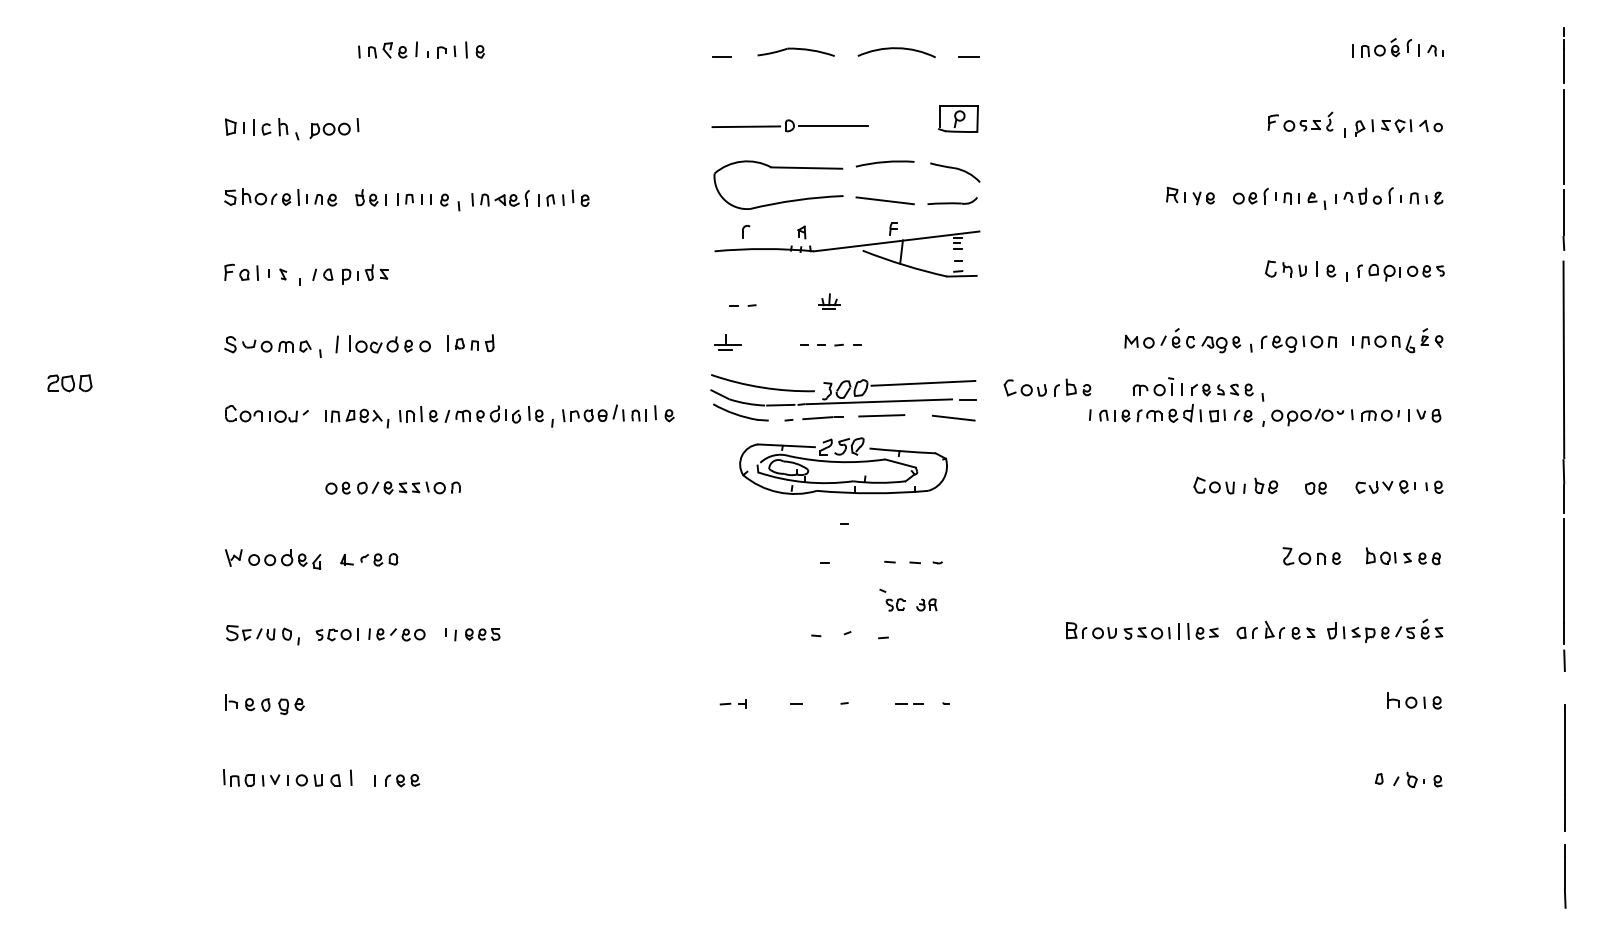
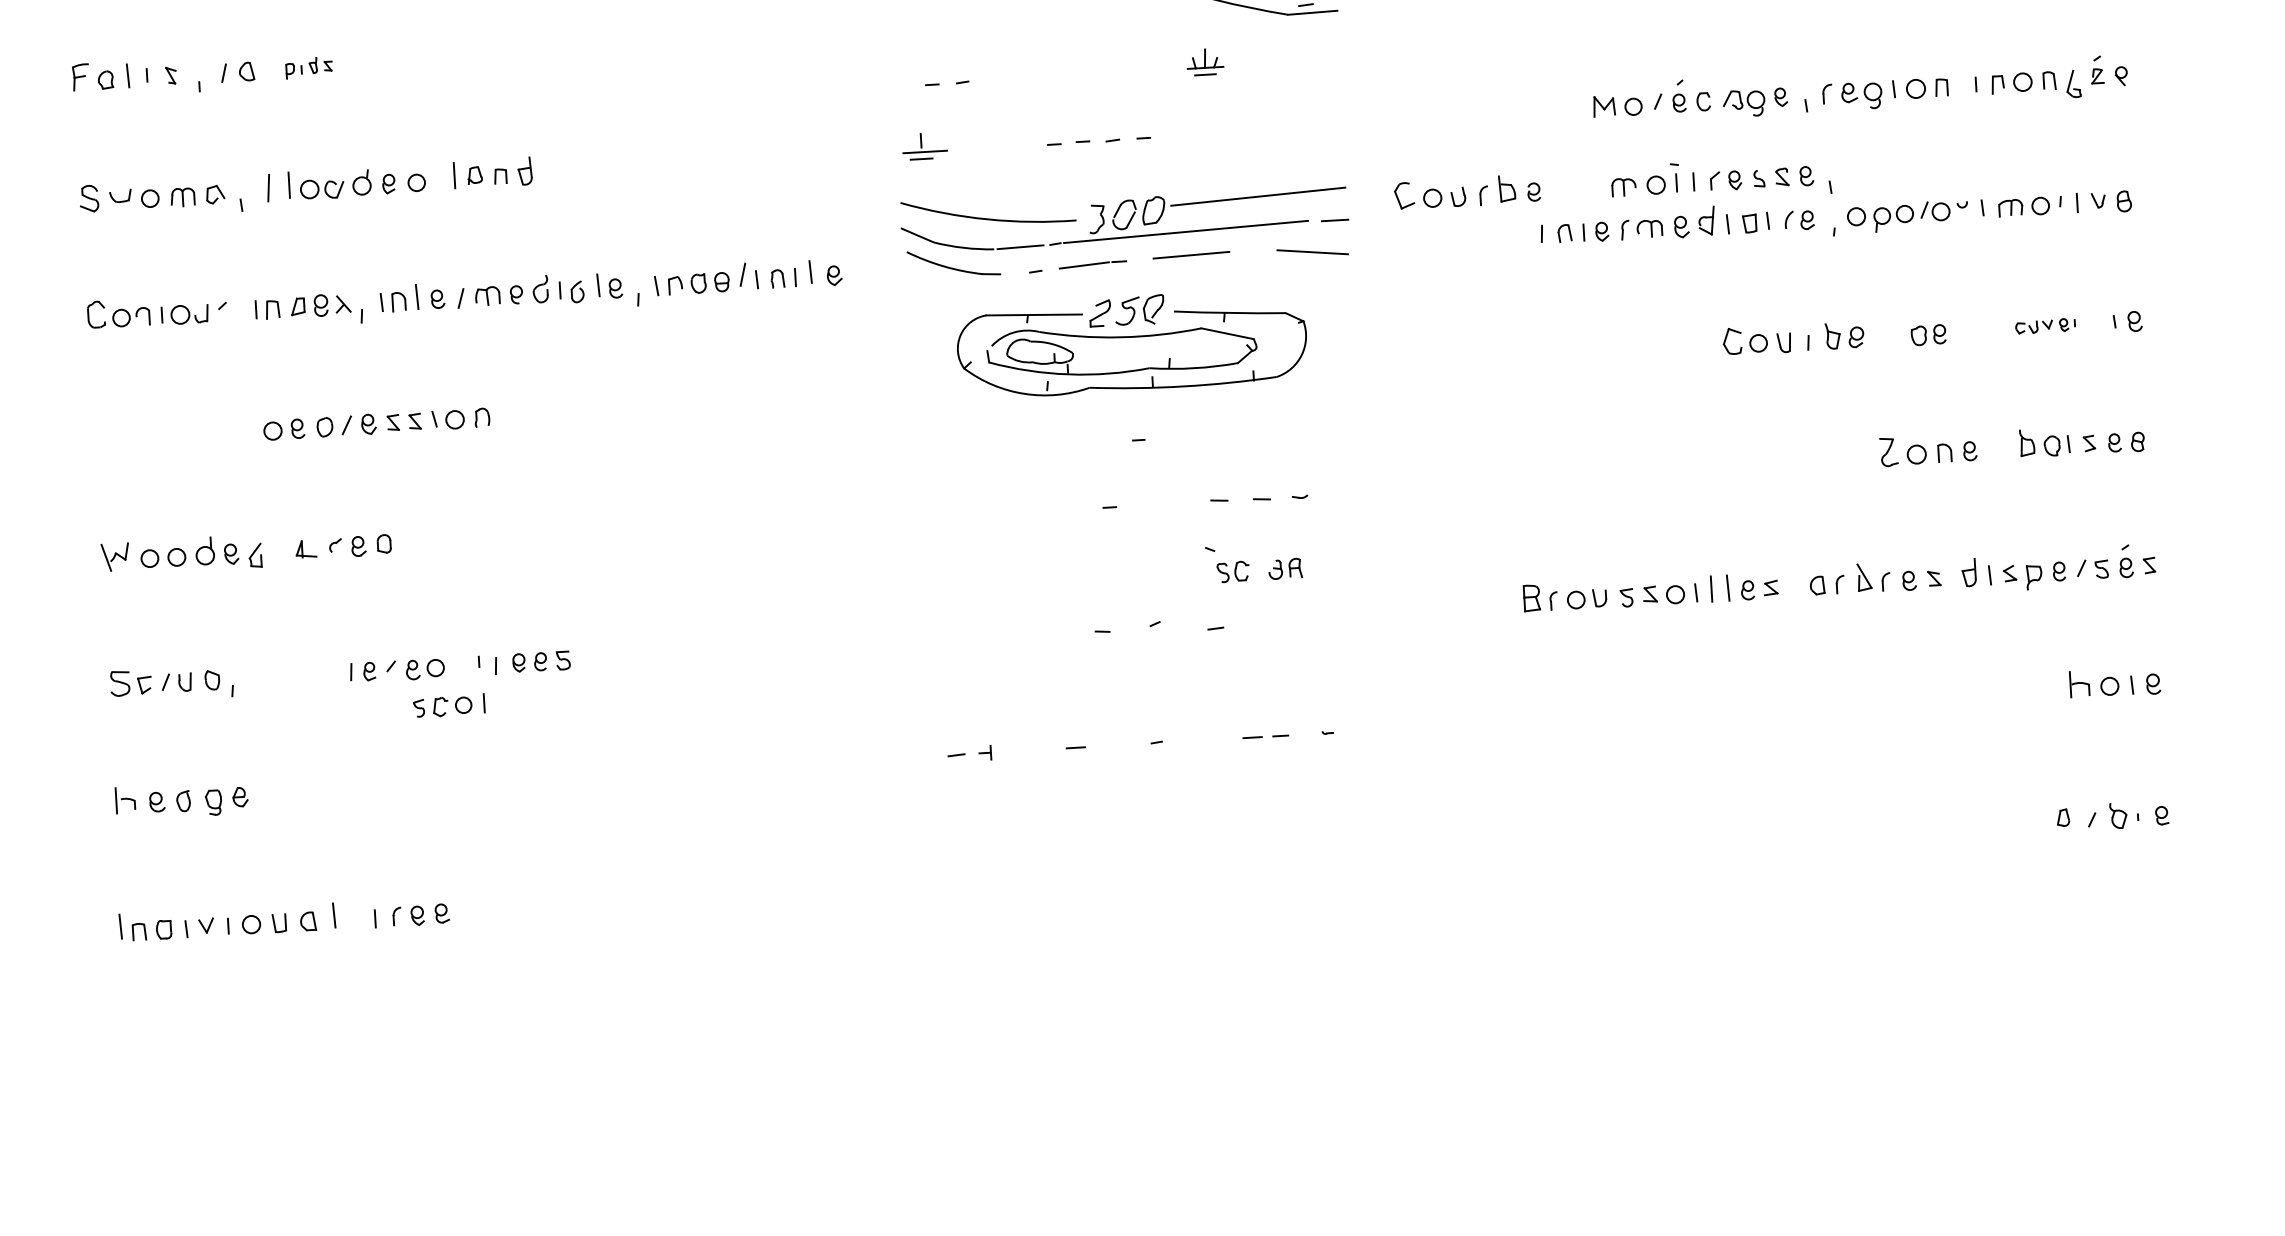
part: (365, 274) -> (309, 67), size x0.6
part: (829, 301) -> (1205, 61), moved
part: (1385, 486) -> (2045, 325), size x0.6
part: (336, 634) -> (447, 705), moved

